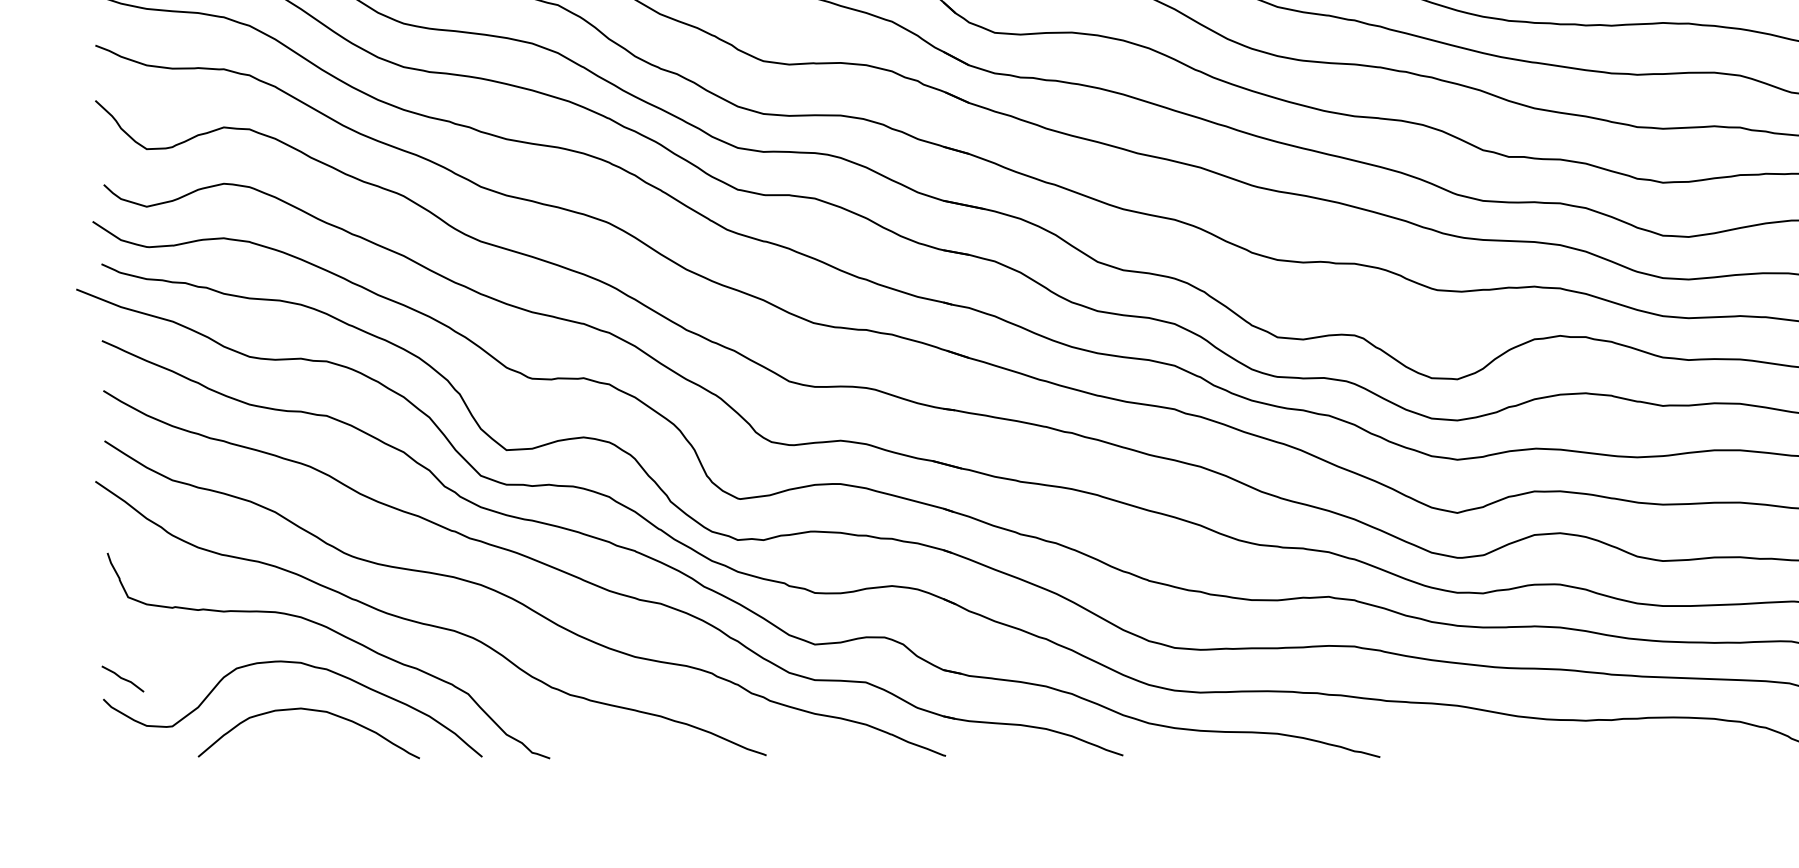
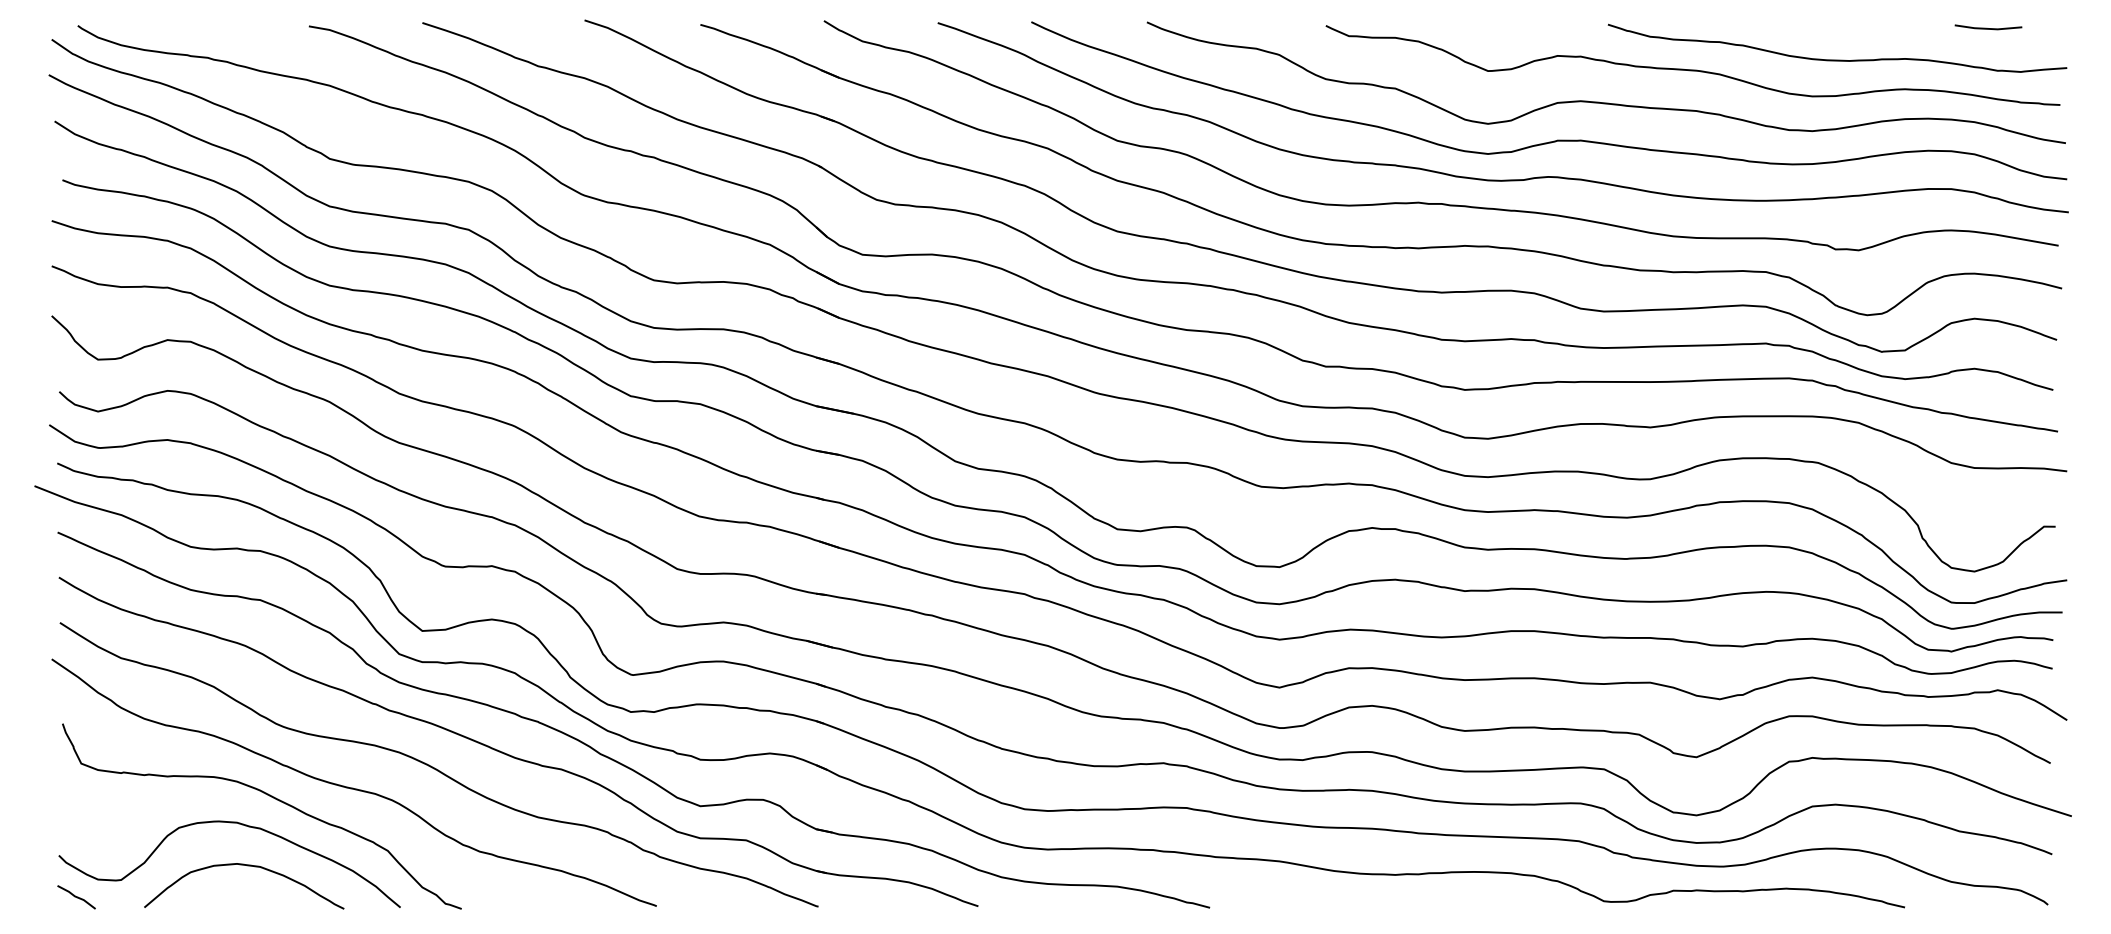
line: (122, 679) -> (76, 897), moved

